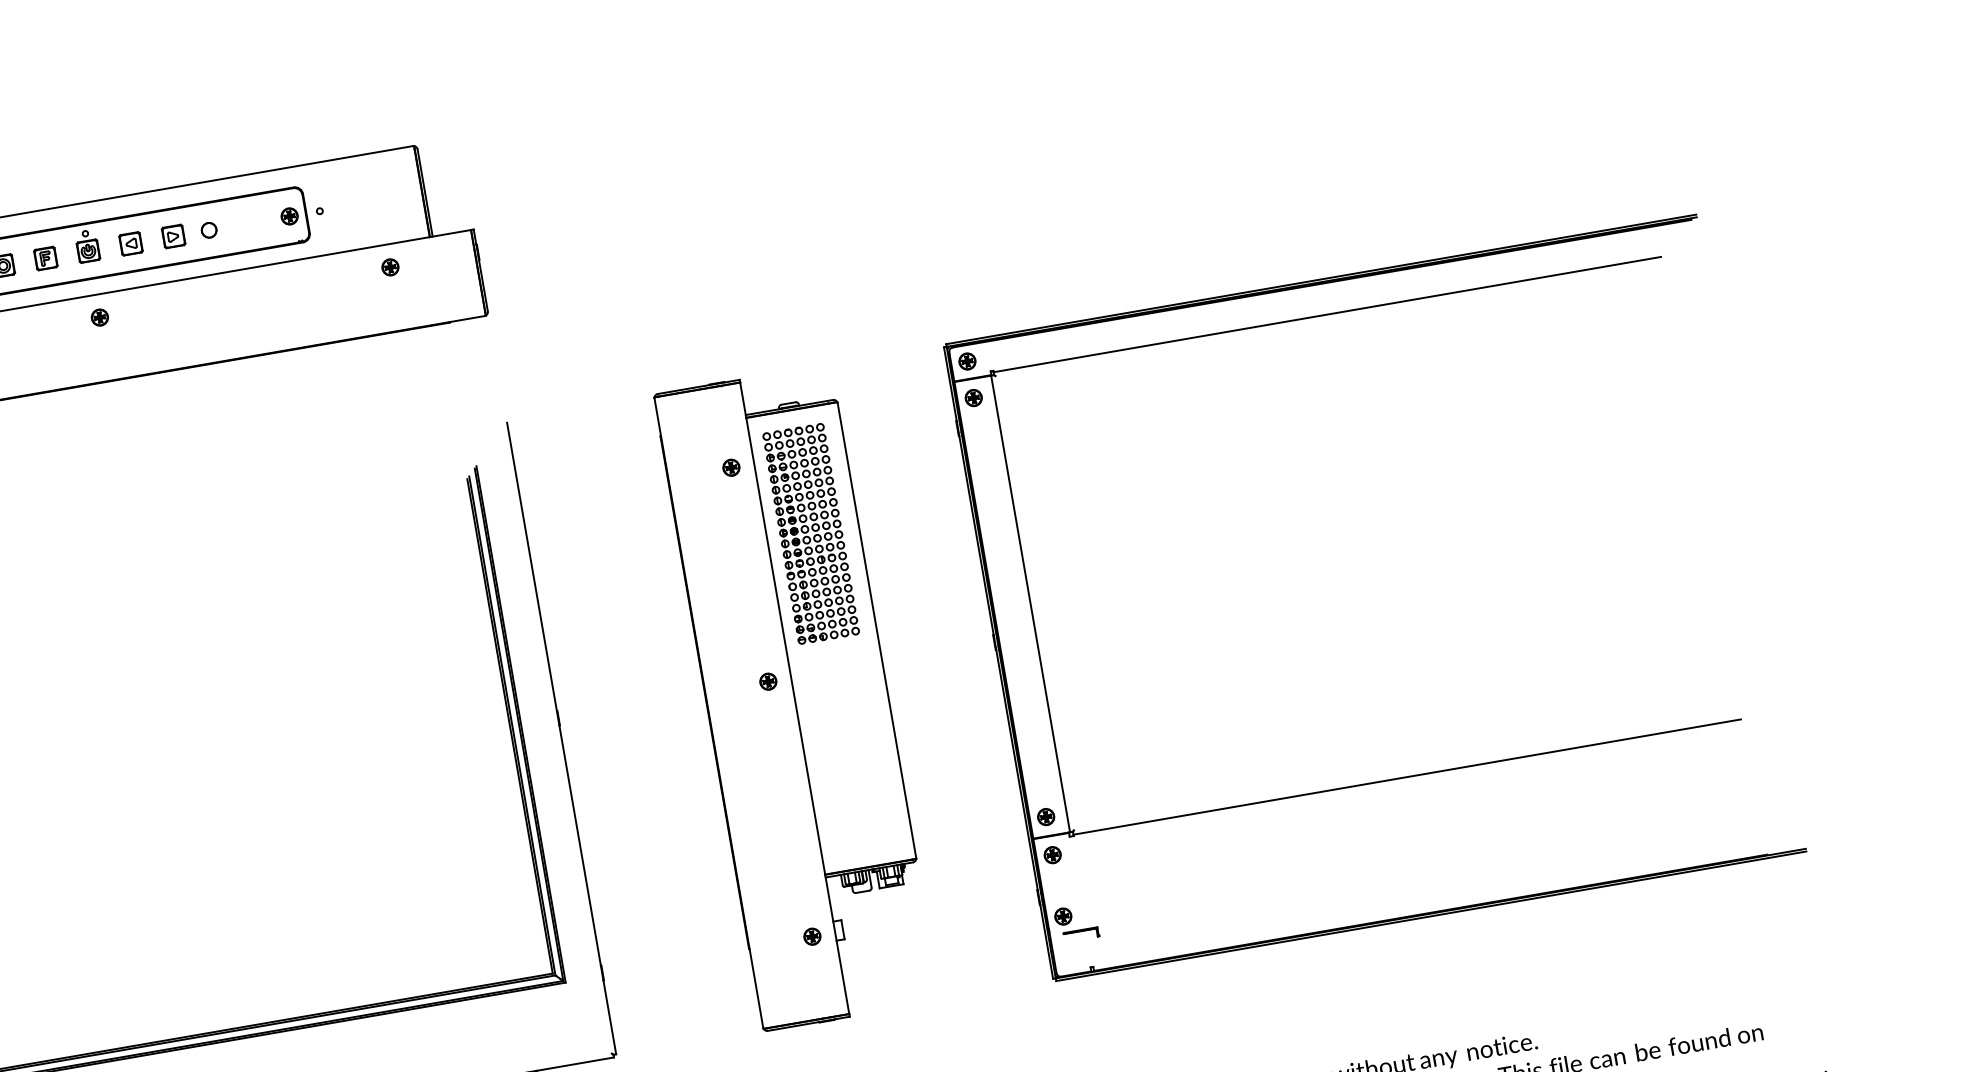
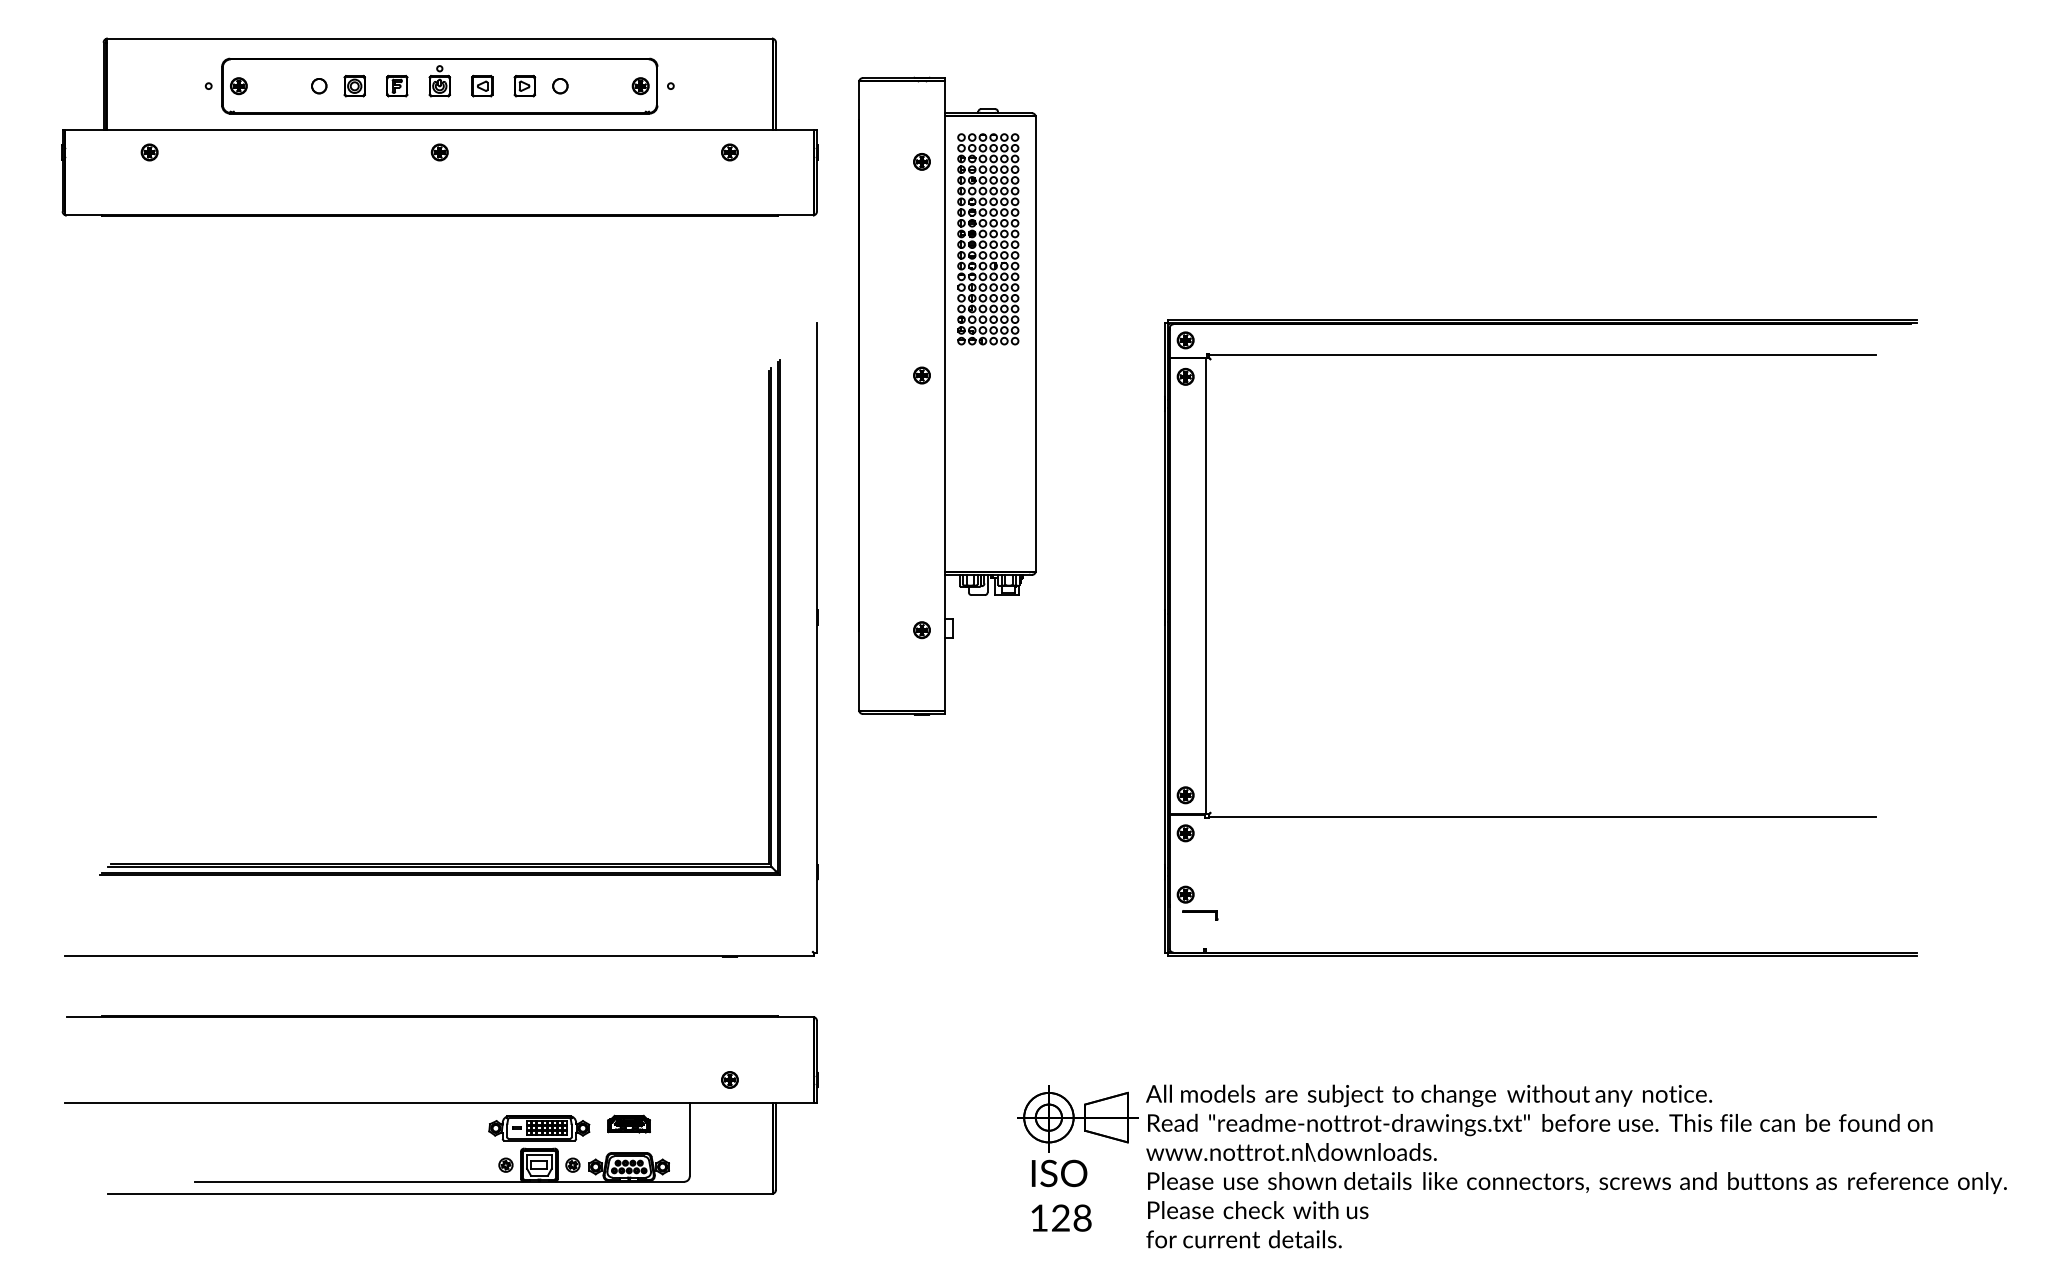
part: (797, 697) -> (947, 395), moved
part: (1405, 776) -> (1540, 816), moved

